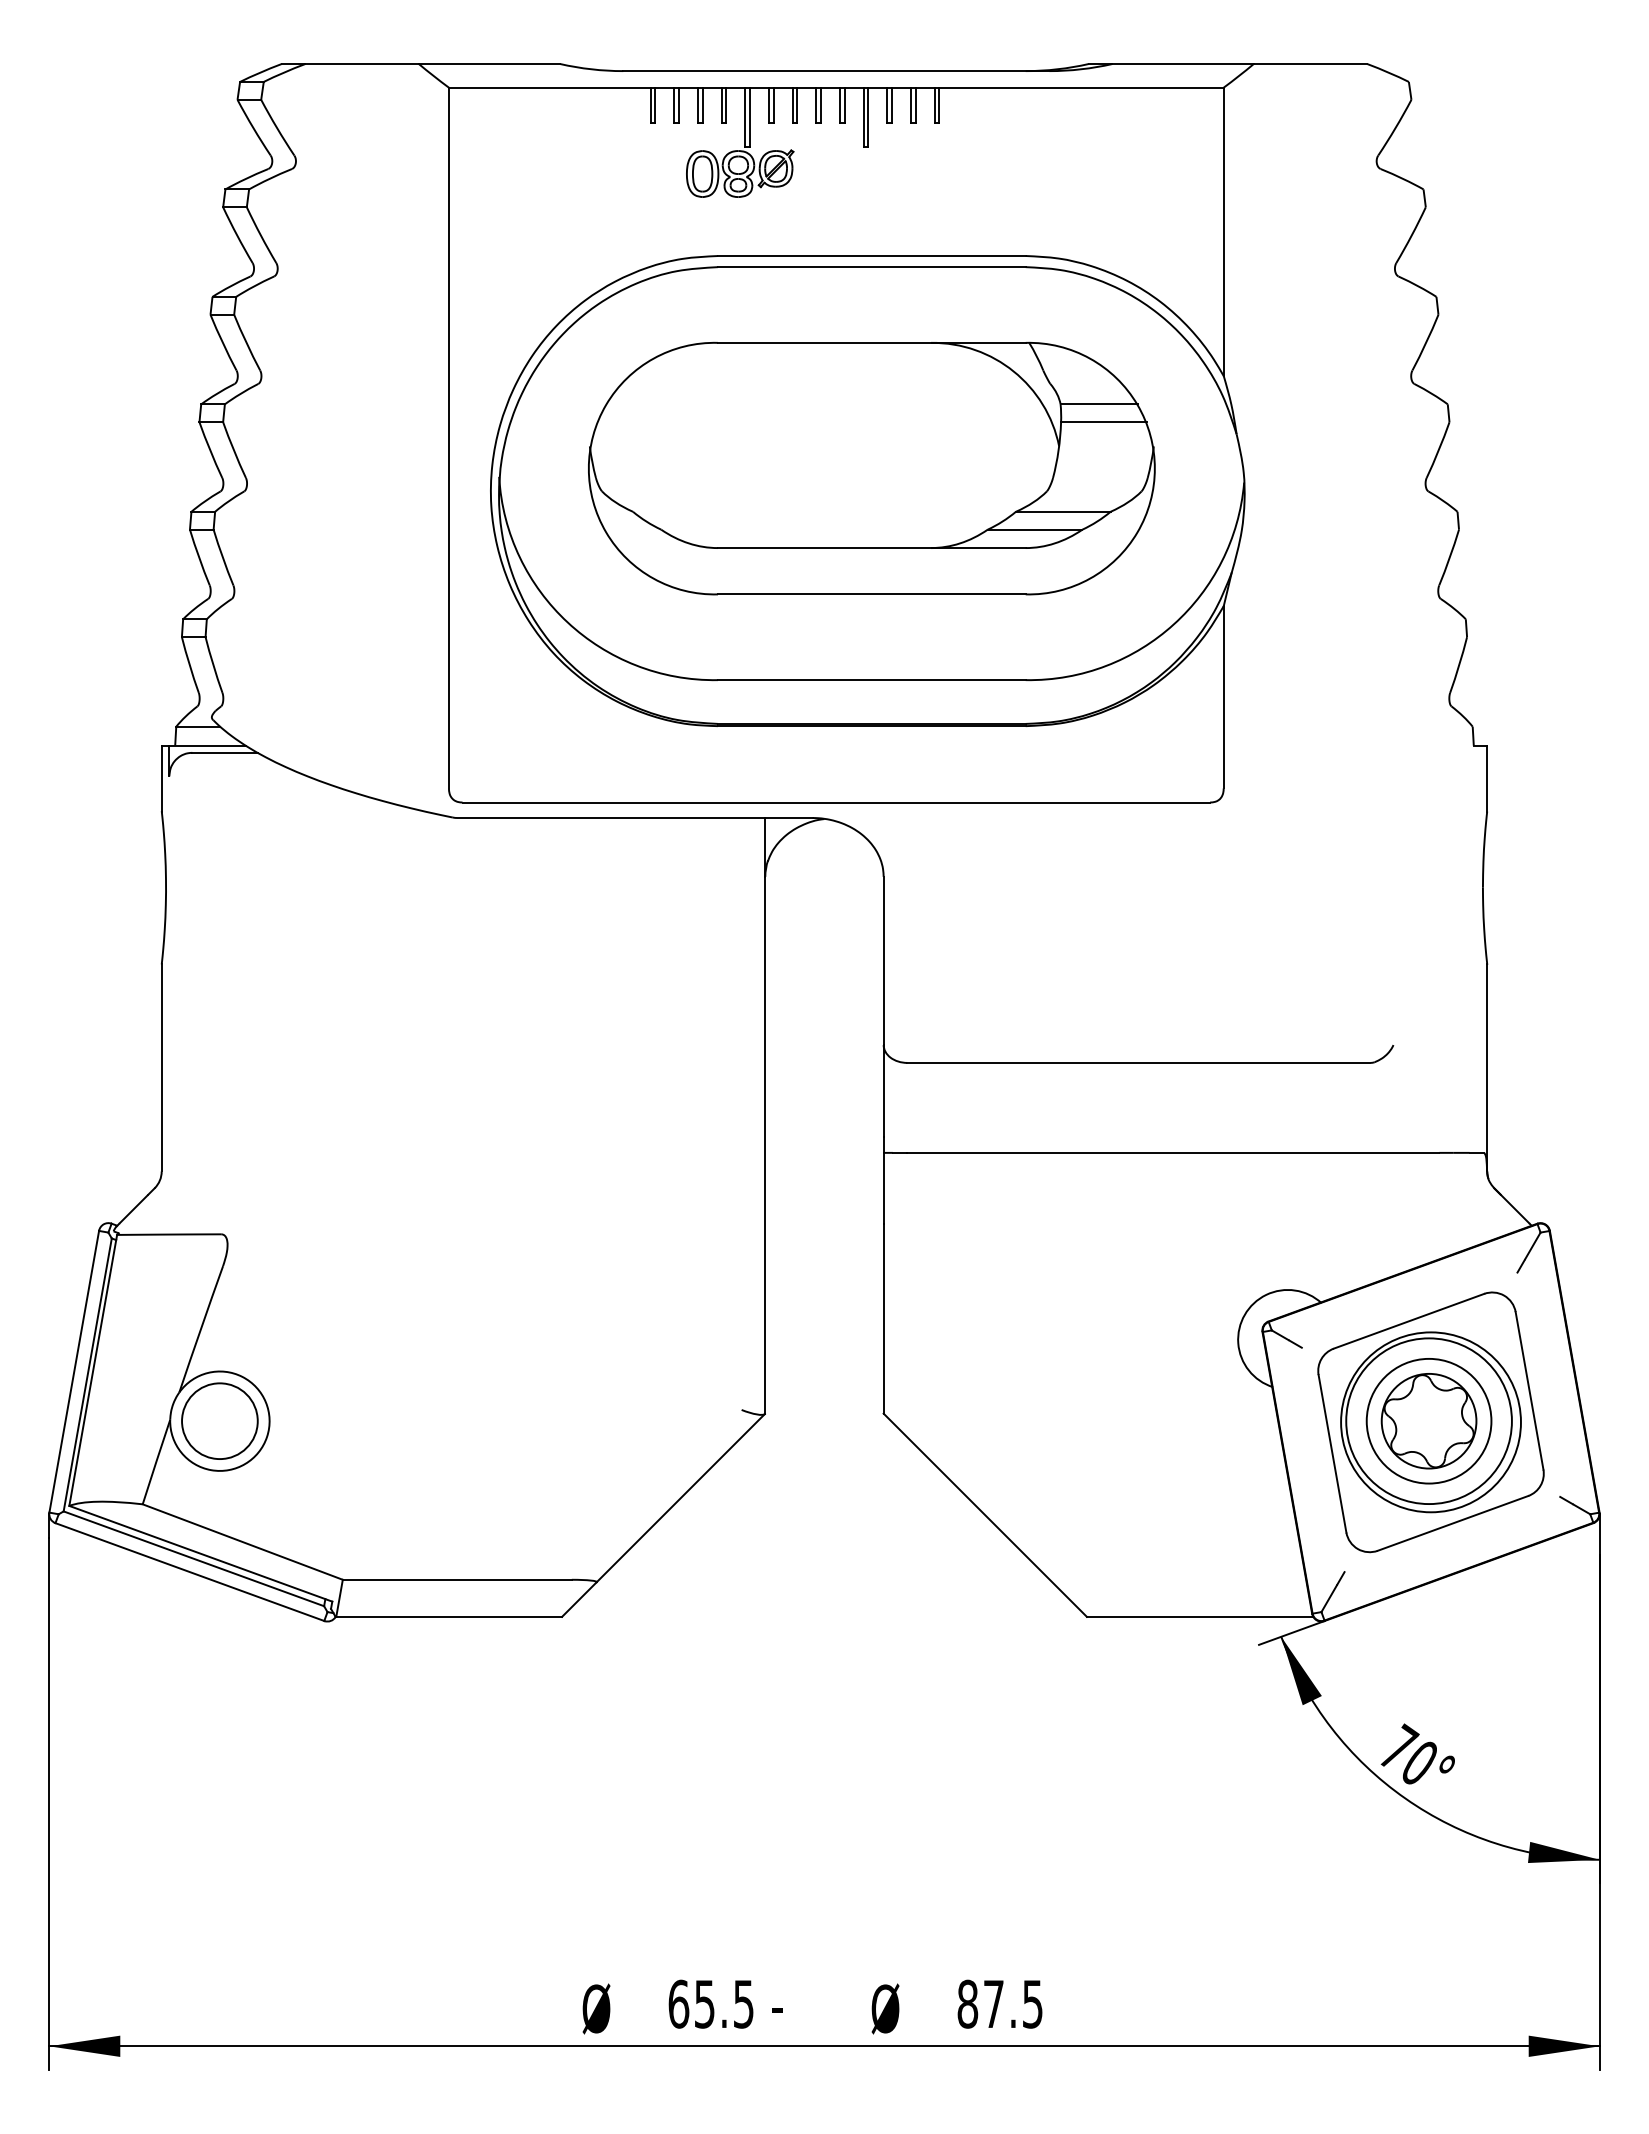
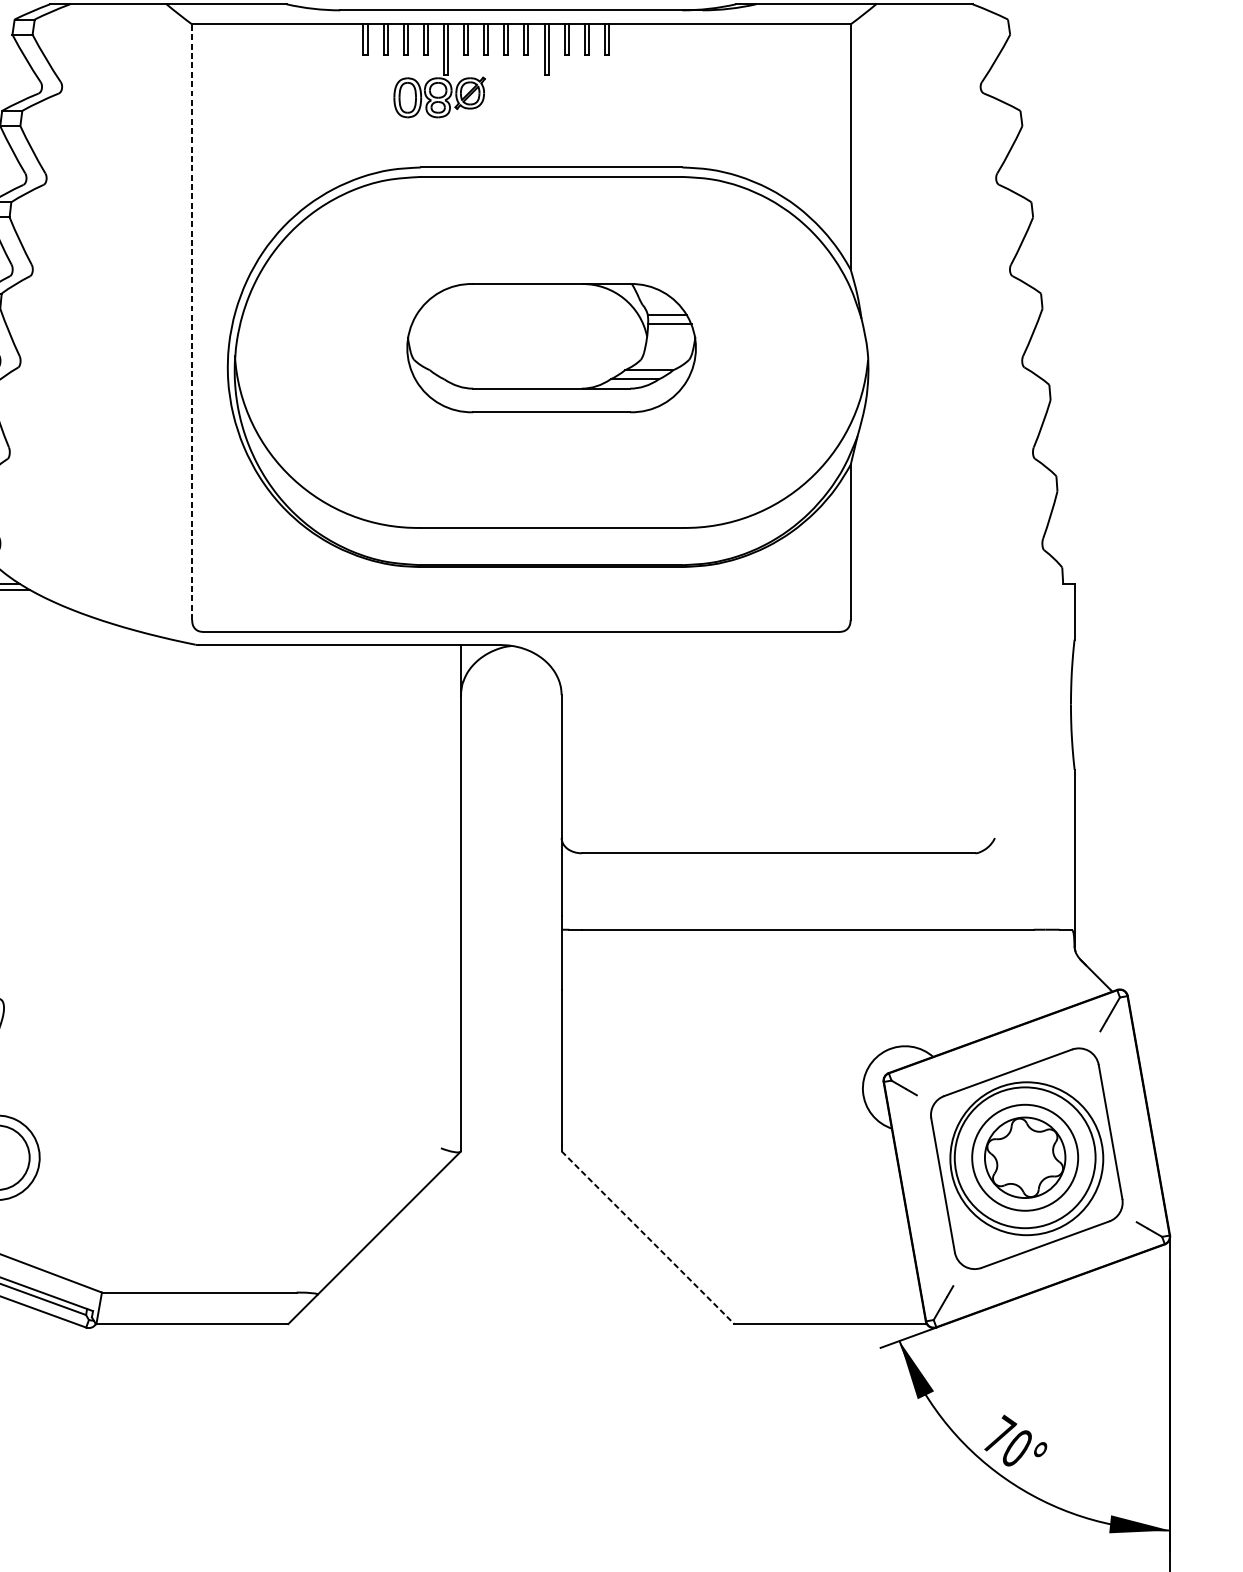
line: (448, 437) -> (191, 321), solid -> dashed
part: (871, 468) -> (551, 348), size x0.6
line: (985, 1515) -> (648, 1237), solid -> dashed

